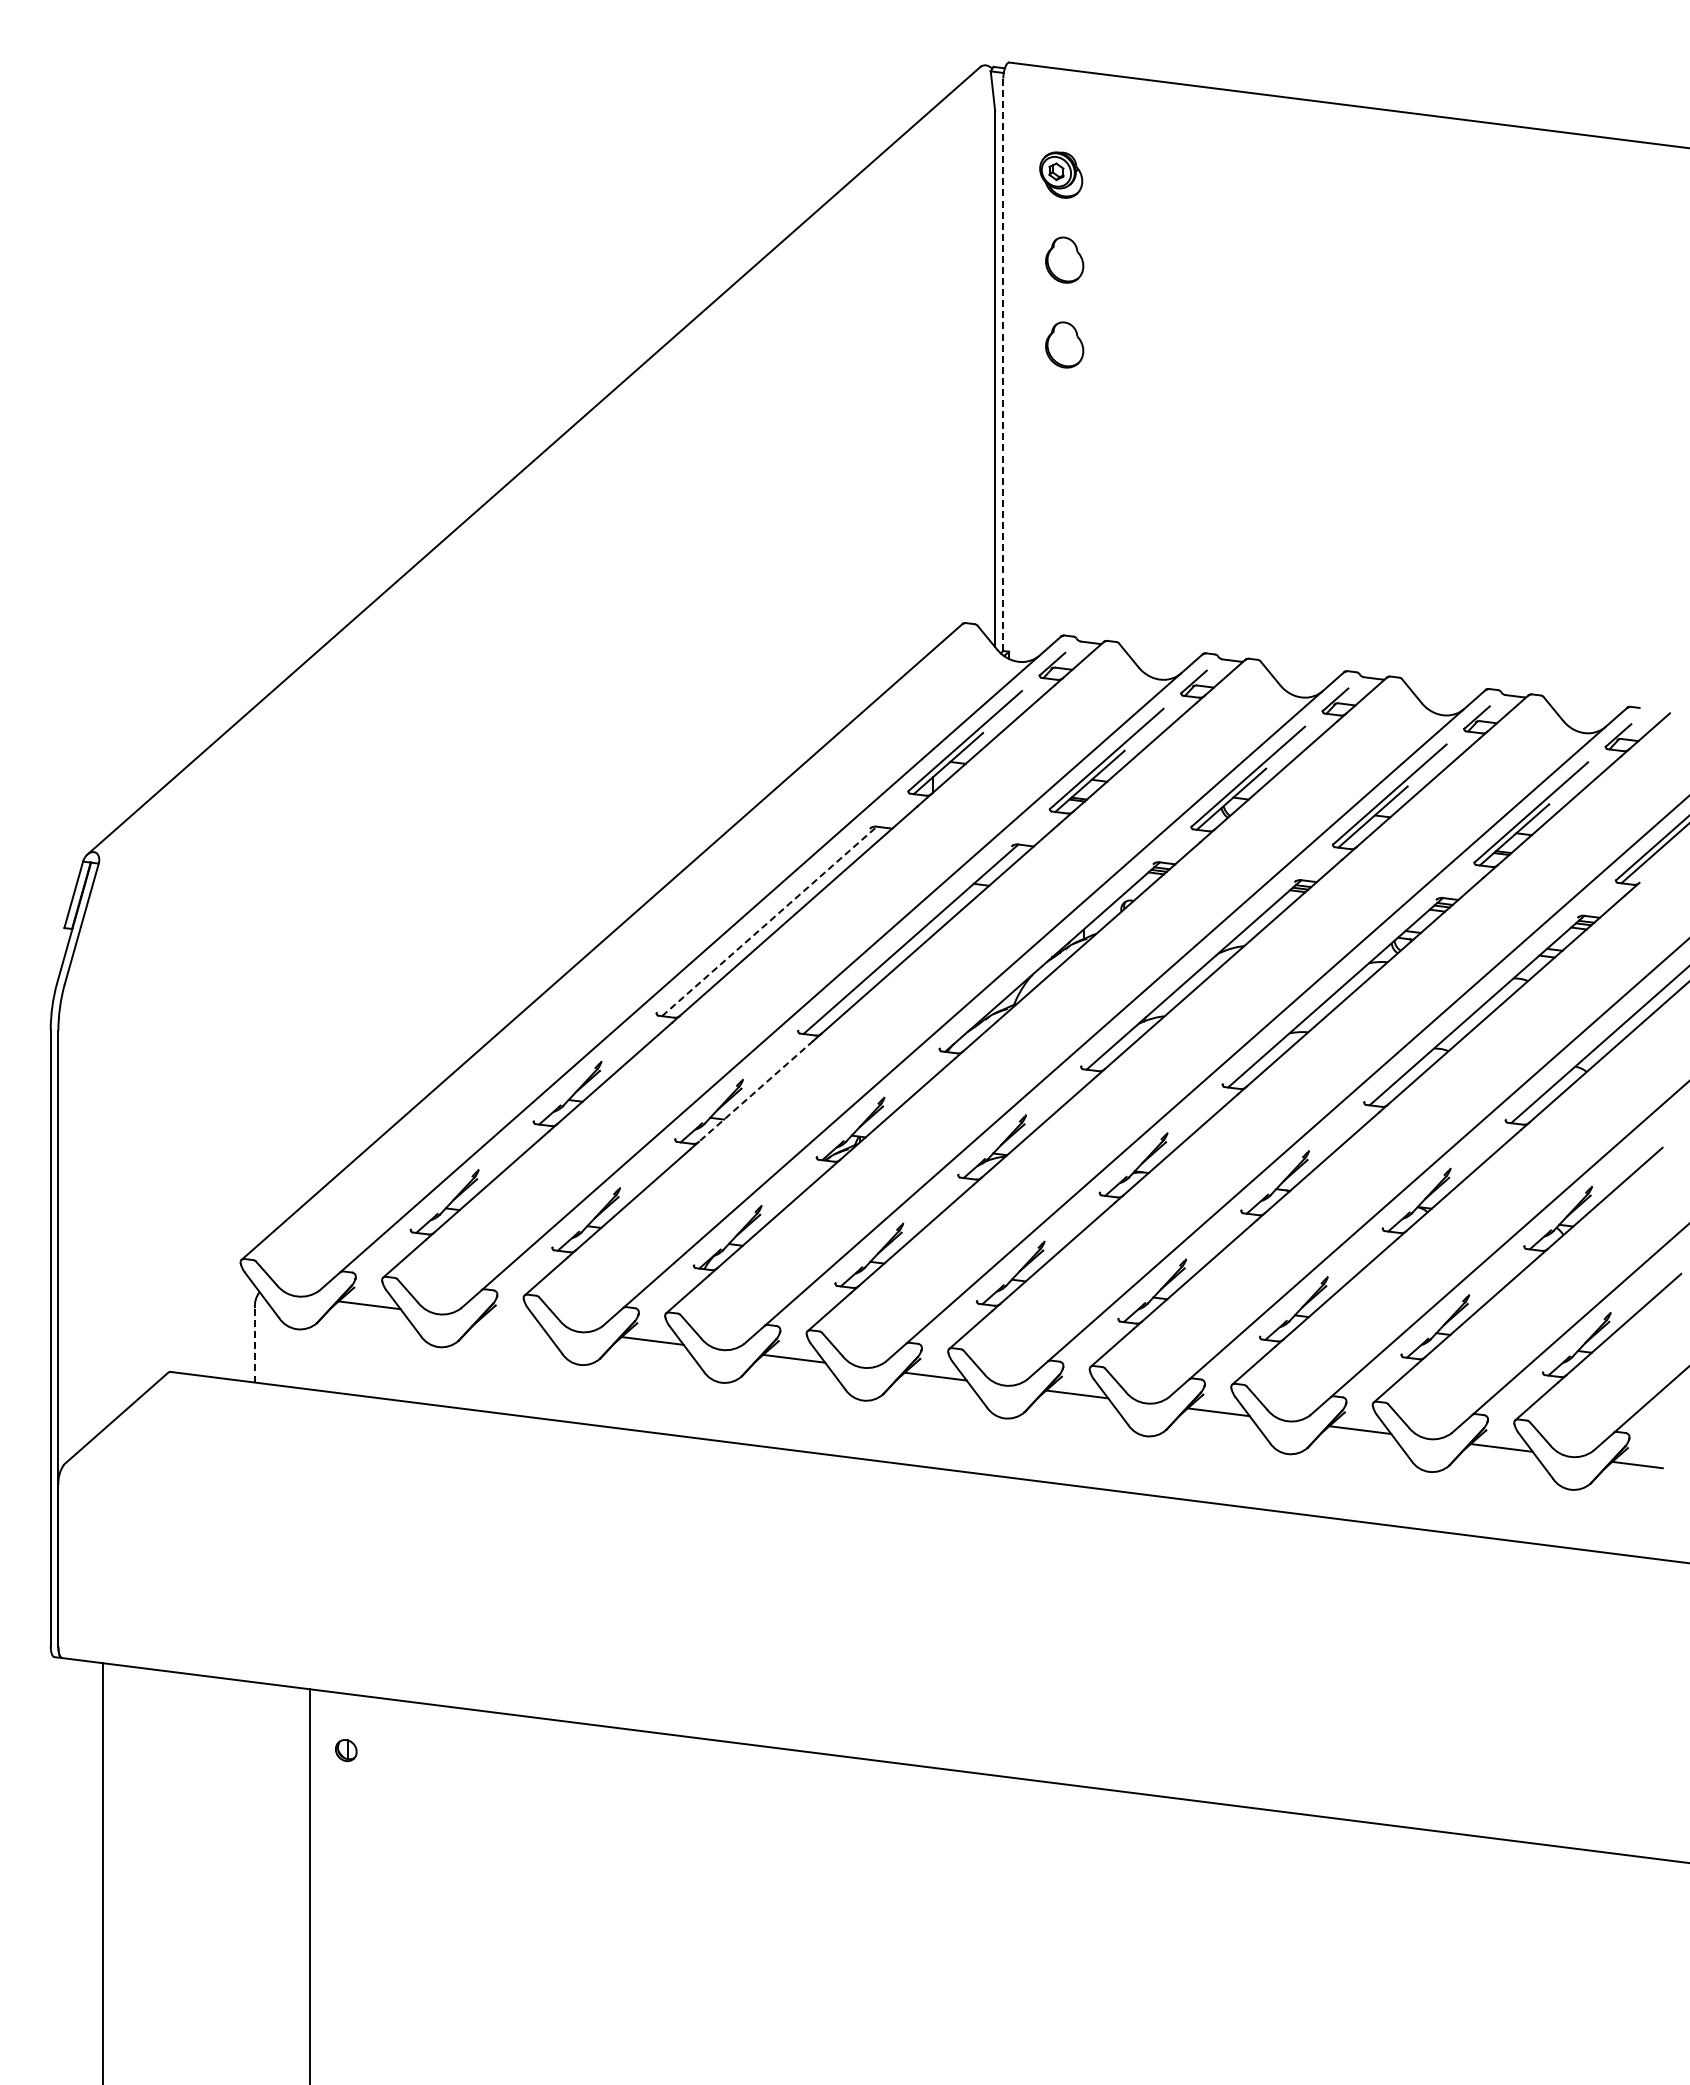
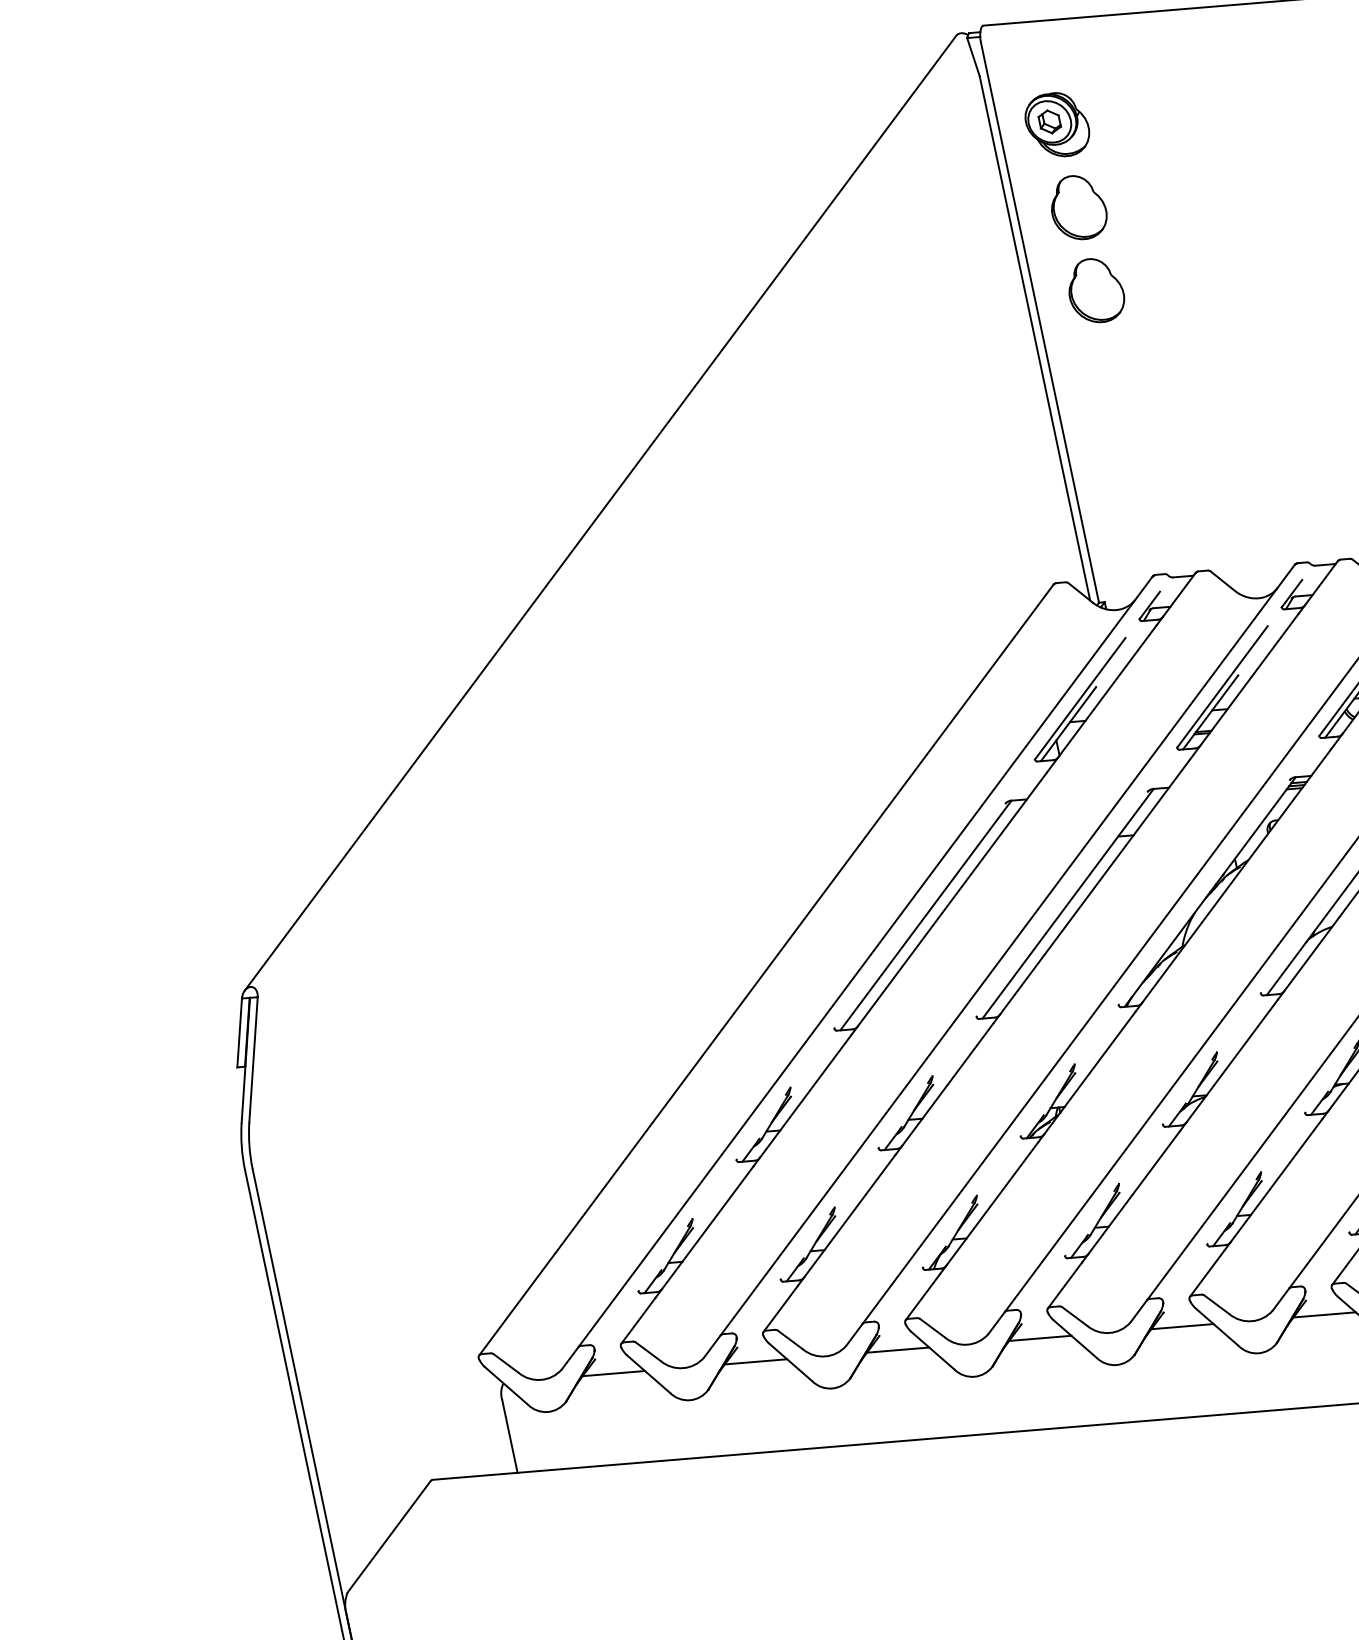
part: (1061, 174) -> (1057, 124), size x1.43
part: (1064, 259) -> (1078, 206), size x1.43
part: (1064, 344) -> (1095, 290), size x1.43
line: (1003, 365) -> (1040, 323), dashed -> solid
line: (769, 921) -> (925, 915), dashed -> solid
line: (755, 1091) -> (947, 1084), dashed -> solid
line: (511, 1323) -> (756, 1362), added
line: (254, 1344) -> (509, 1435), dashed -> solid

